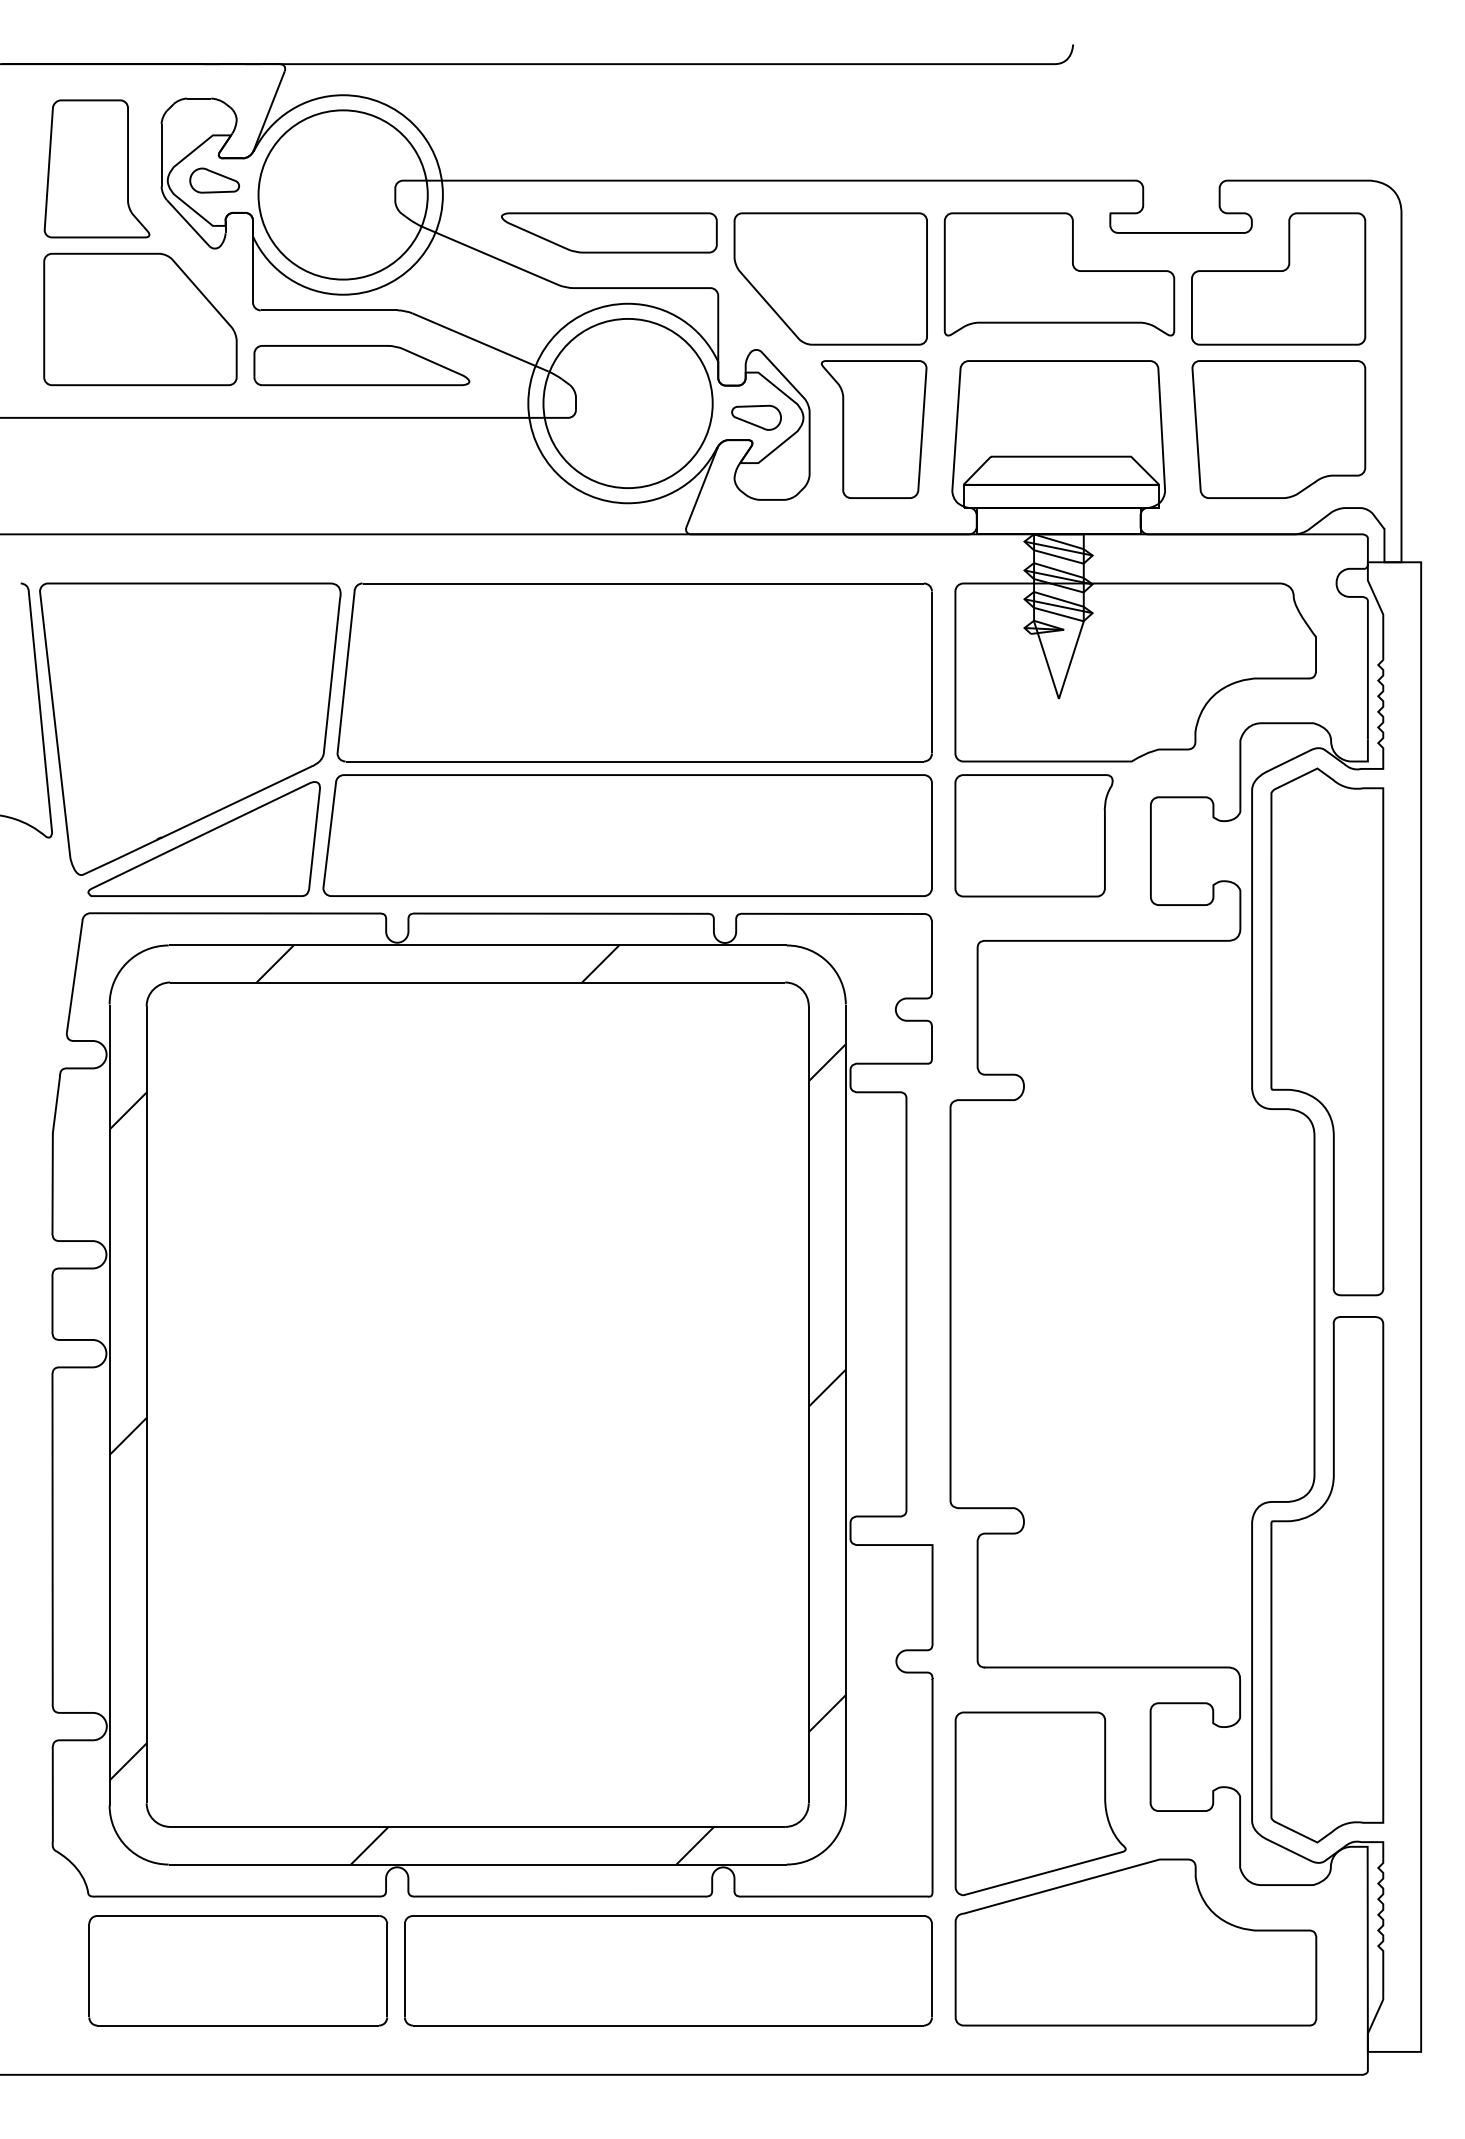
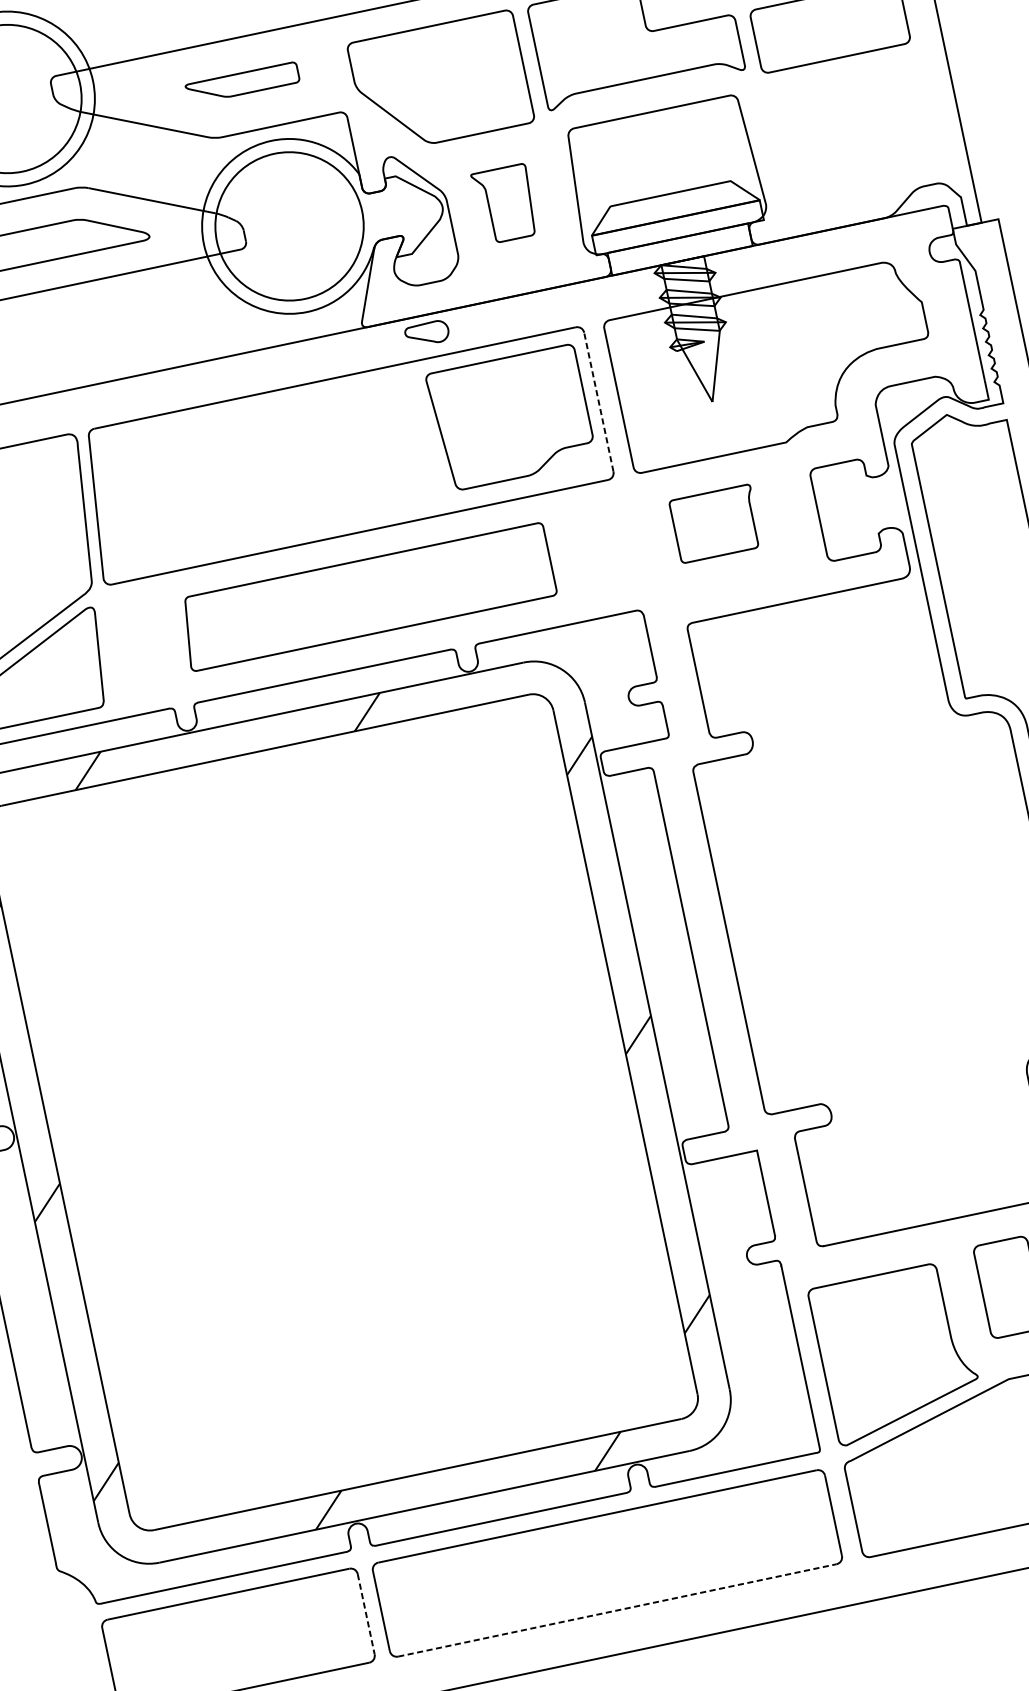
part: (609, 232) -> (242, 83), size x0.6
part: (756, 417) -> (427, 333), moved
part: (873, 429) -> (504, 204), size x0.6
part: (1278, 429) -> (511, 417), moved
line: (931, 672) -> (598, 402), solid -> dashed
part: (627, 835) -> (367, 597), size x0.7
part: (1033, 835) -> (715, 523), size x0.6
line: (387, 1970) -> (366, 1613), solid -> dashed
line: (668, 2025) -> (617, 1610), solid -> dashed

